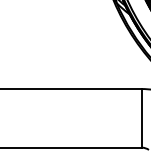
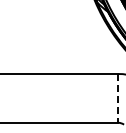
line: (142, 118) -> (118, 98), solid -> dashed

